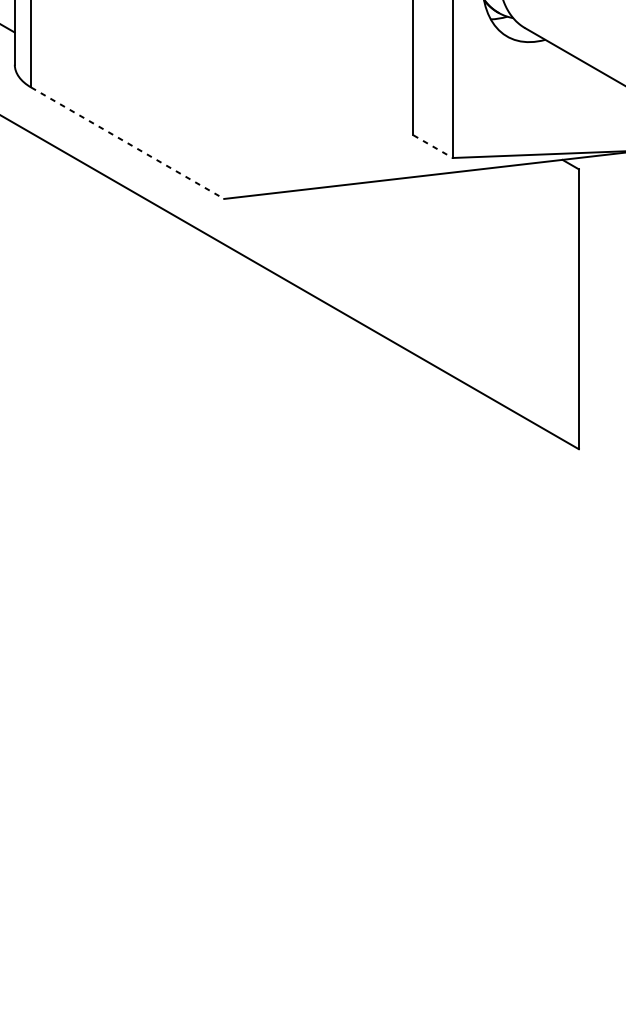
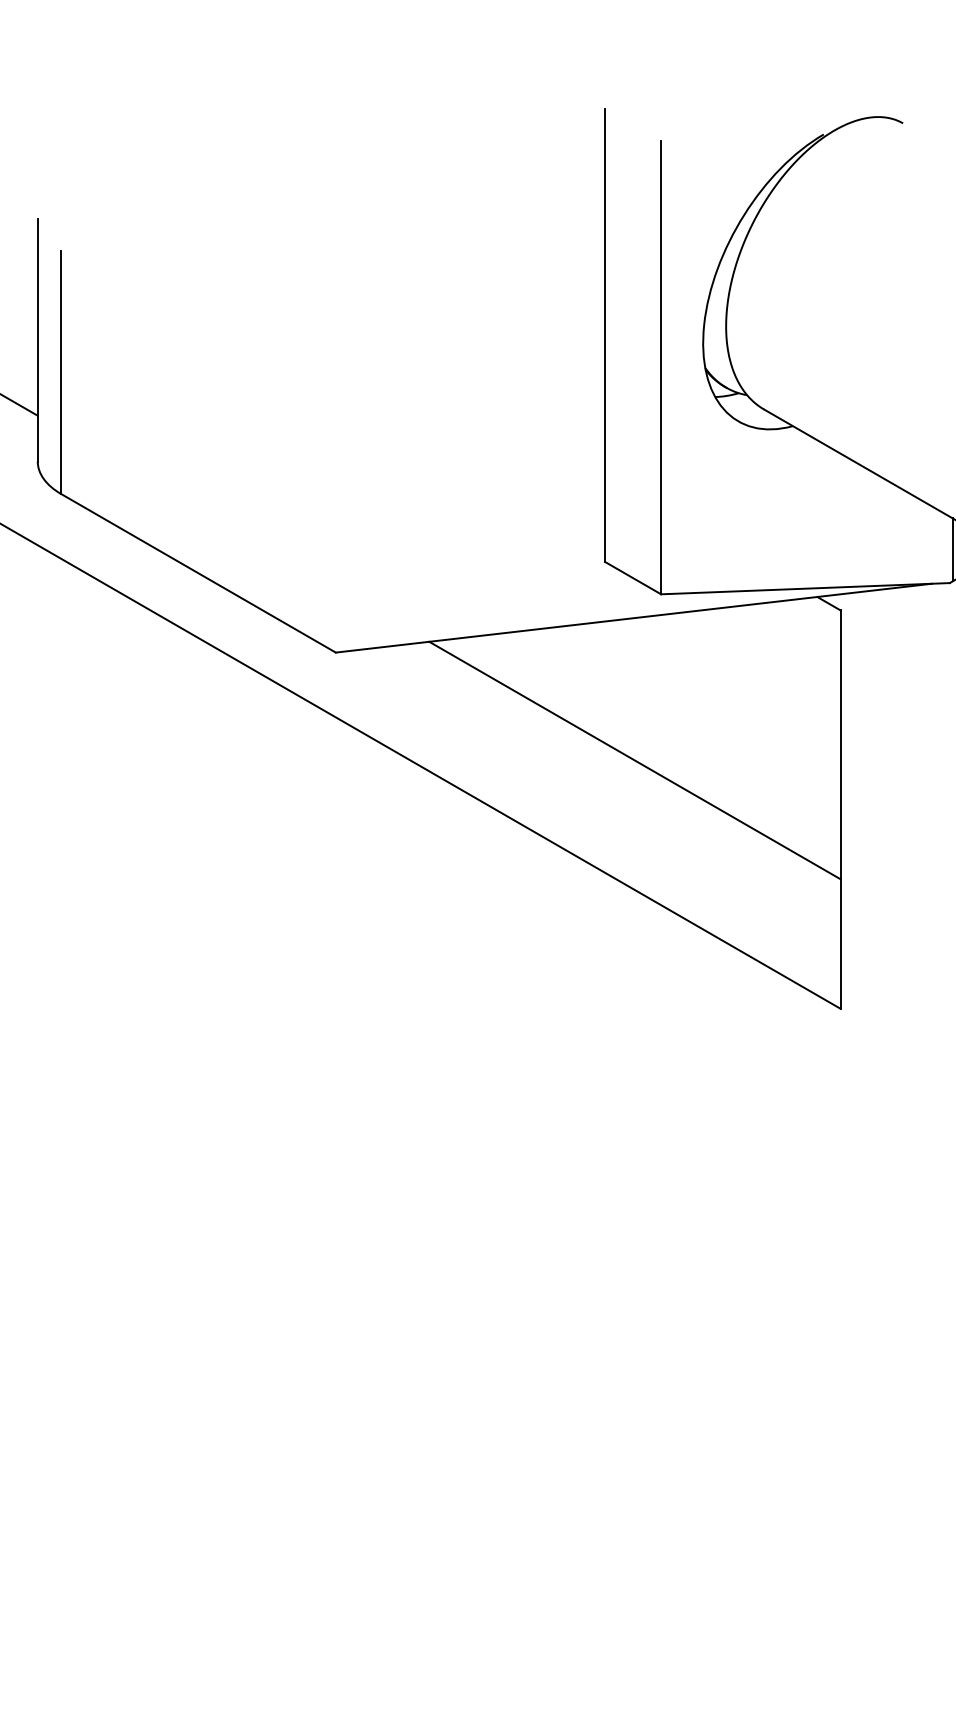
line: (127, 143) -> (198, 573), dashed -> solid
line: (433, 146) -> (633, 578), dashed -> solid
line: (434, 274) -> (634, 760), added

